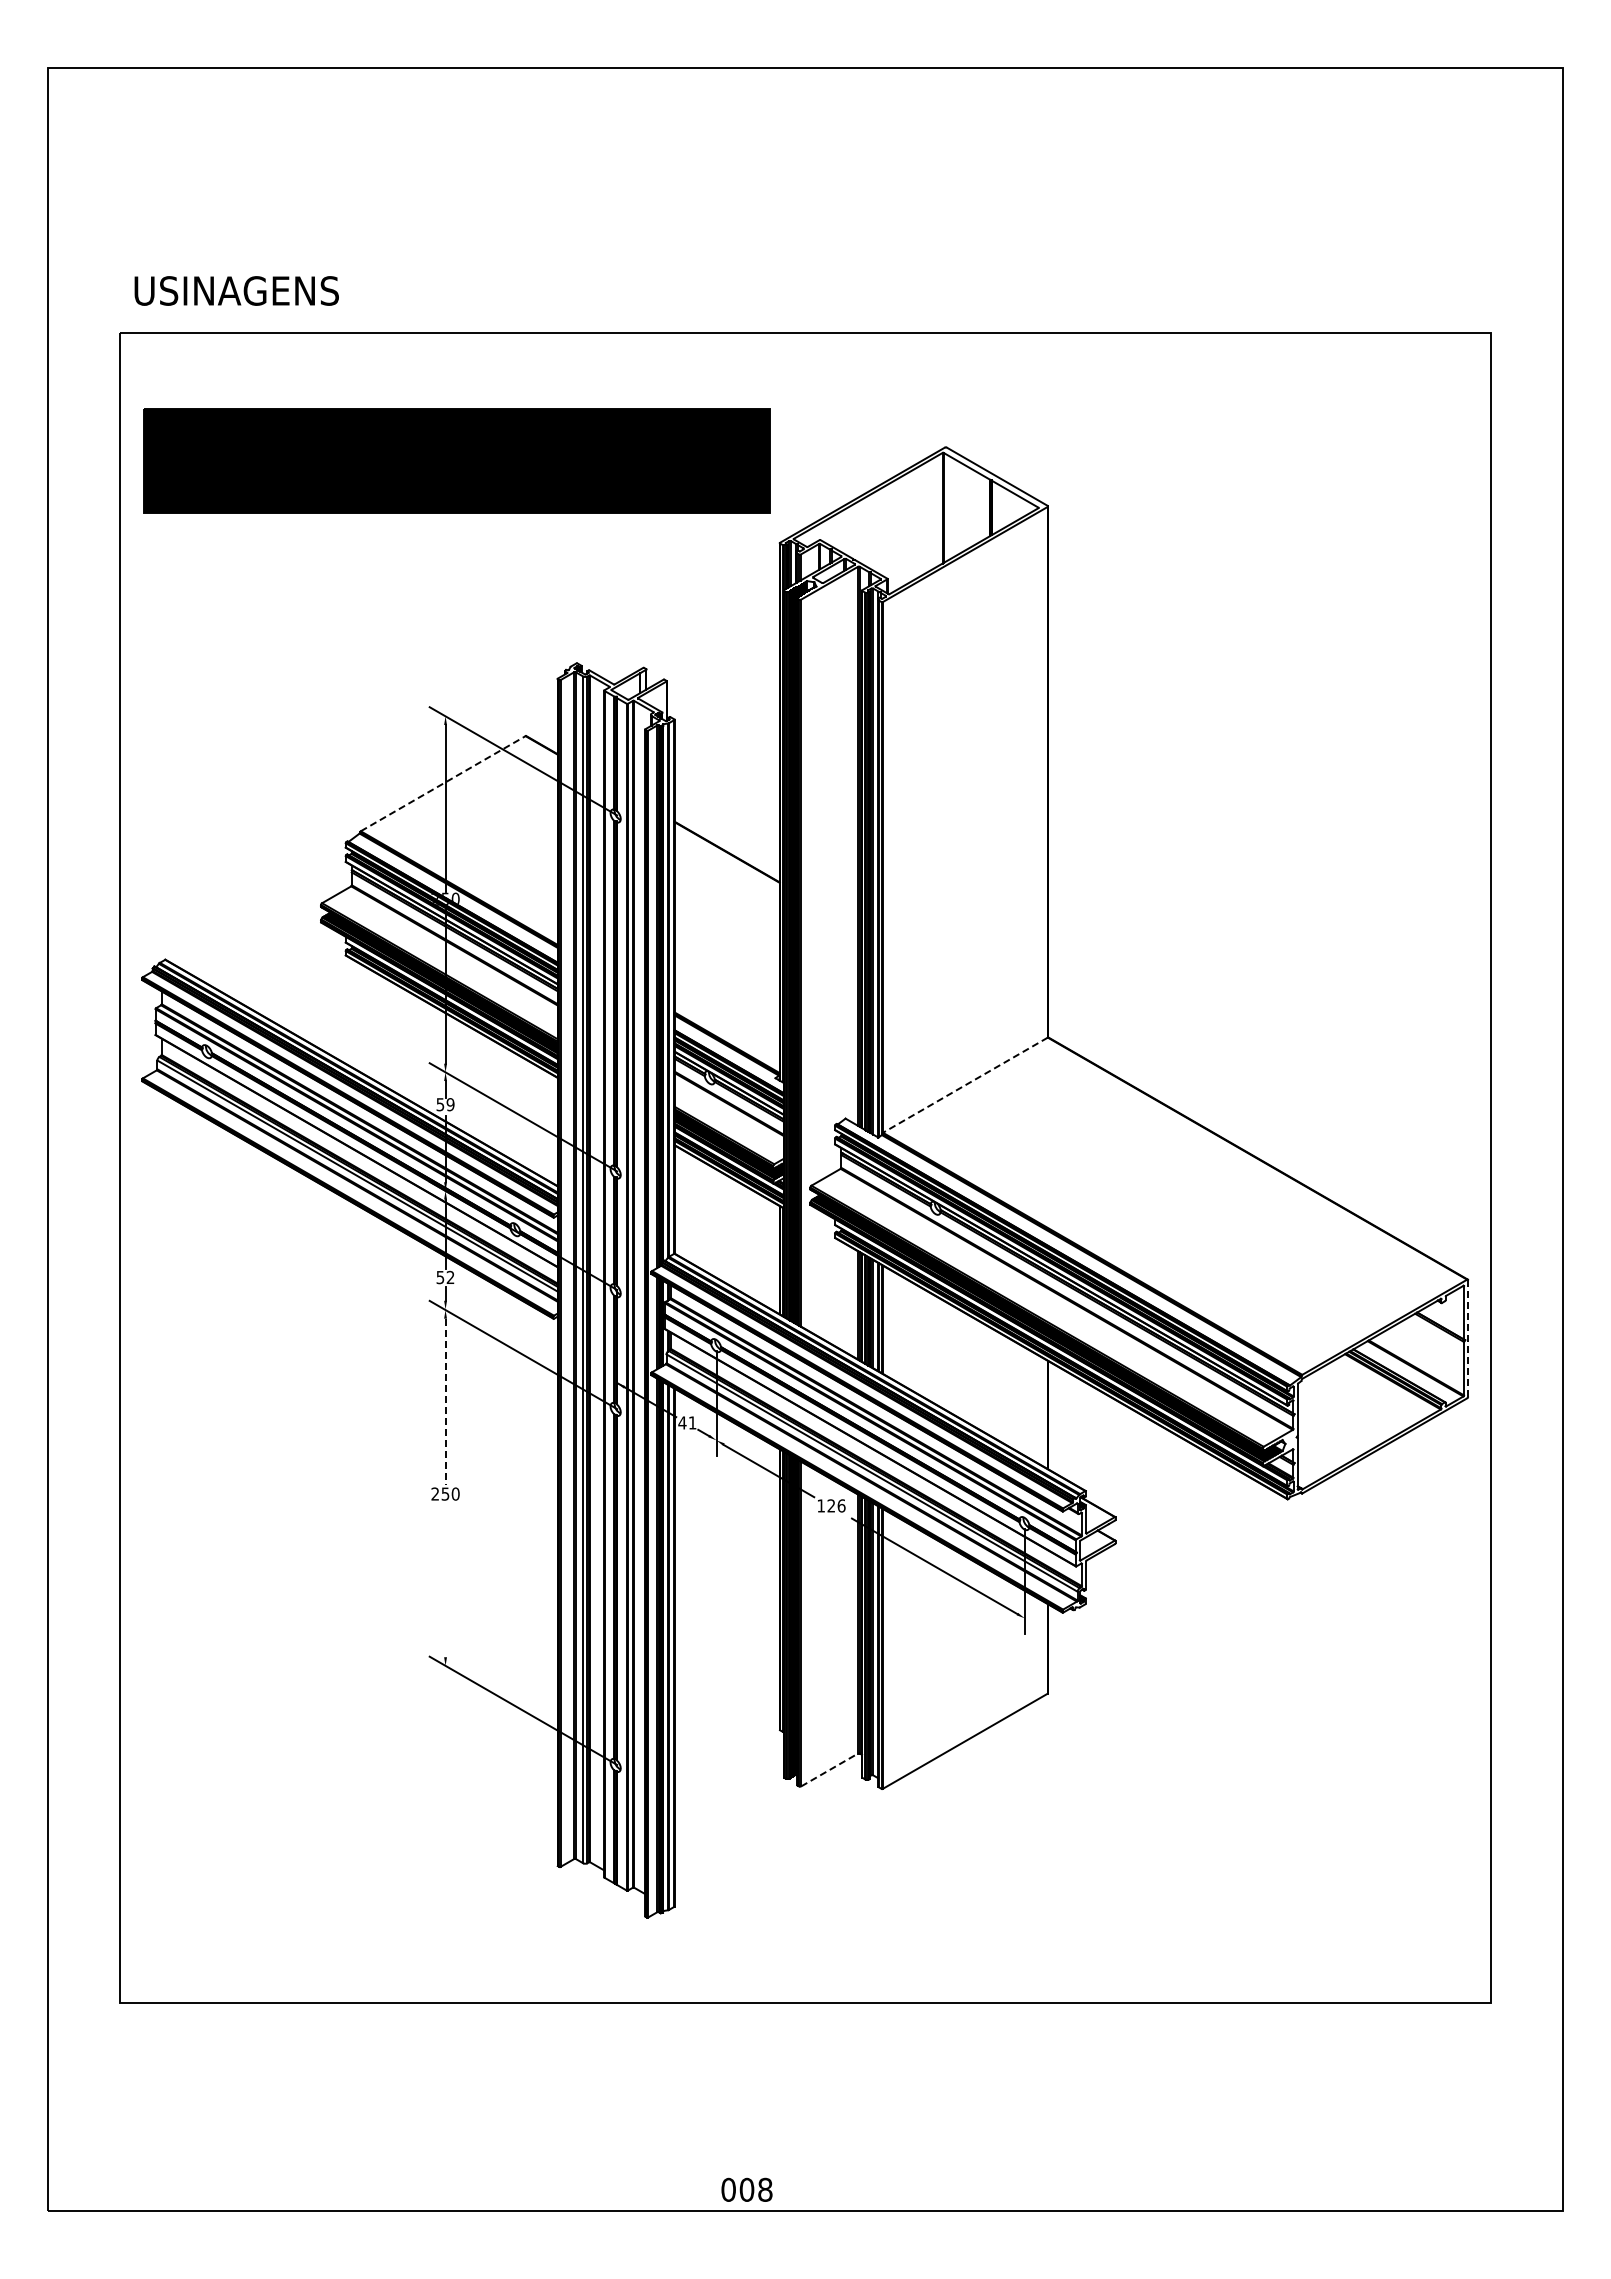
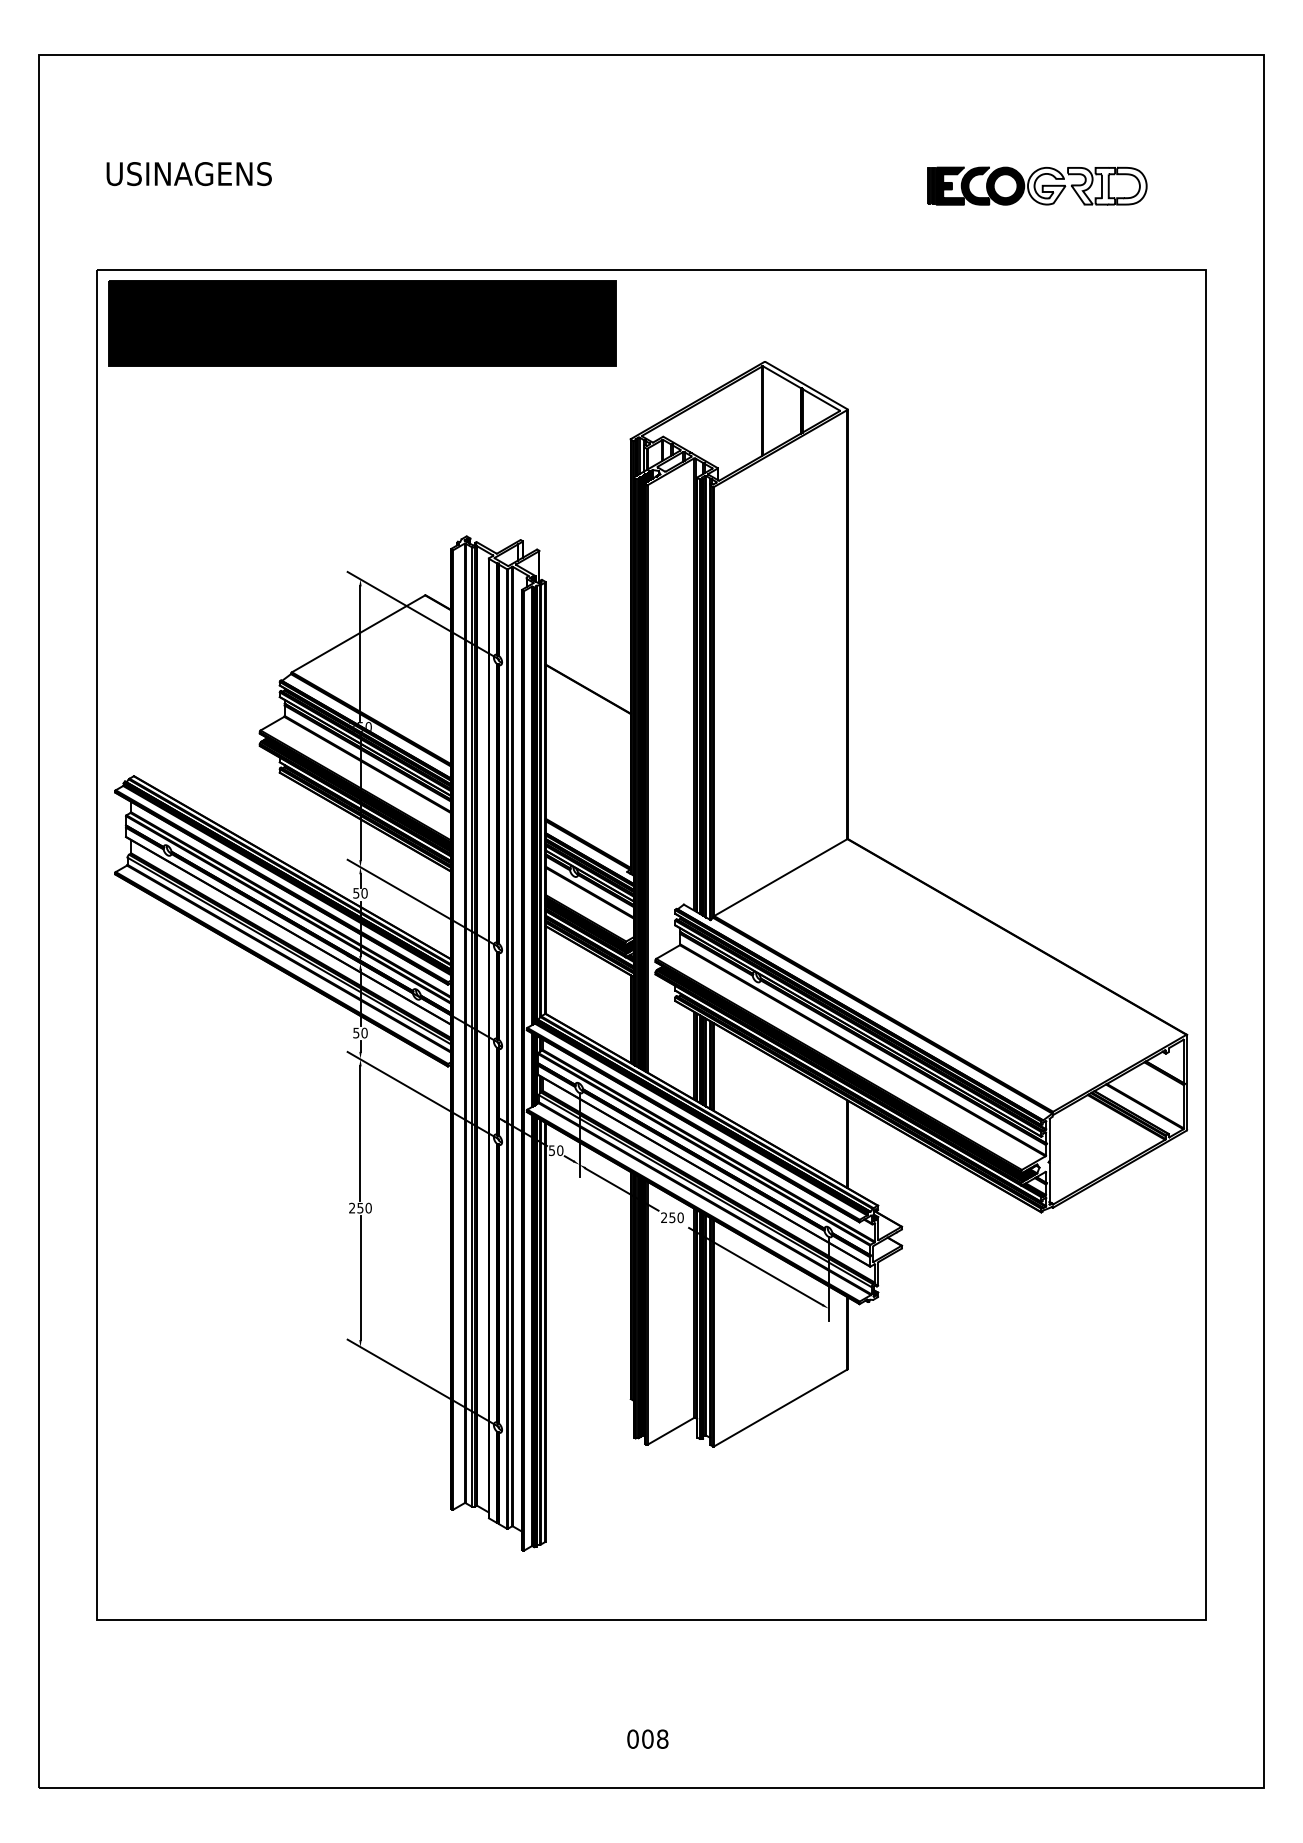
part: (1282, 229) -> (1037, 185), added
text: (236, 290) -> (189, 173), moved
part: (456, 460) -> (362, 323), moved
line: (443, 783) -> (358, 633), dashed -> solid
line: (965, 1085) -> (780, 877), dashed -> solid
text: (450, 1104) -> (364, 893), 59 -> 50
text: (450, 1277) -> (364, 1033), 52 -> 50
line: (1468, 1337) -> (1187, 1081), dashed -> solid
line: (445, 1402) -> (360, 1134), dashed -> solid
text: (687, 1422) -> (556, 1150), 41 -> 50
text: (831, 1505) -> (672, 1217), 126 -> 250
line: (445, 1580) -> (360, 1278), added
line: (829, 1770) -> (670, 1431), dashed -> solid
text: (746, 2189) -> (647, 1738), moved

